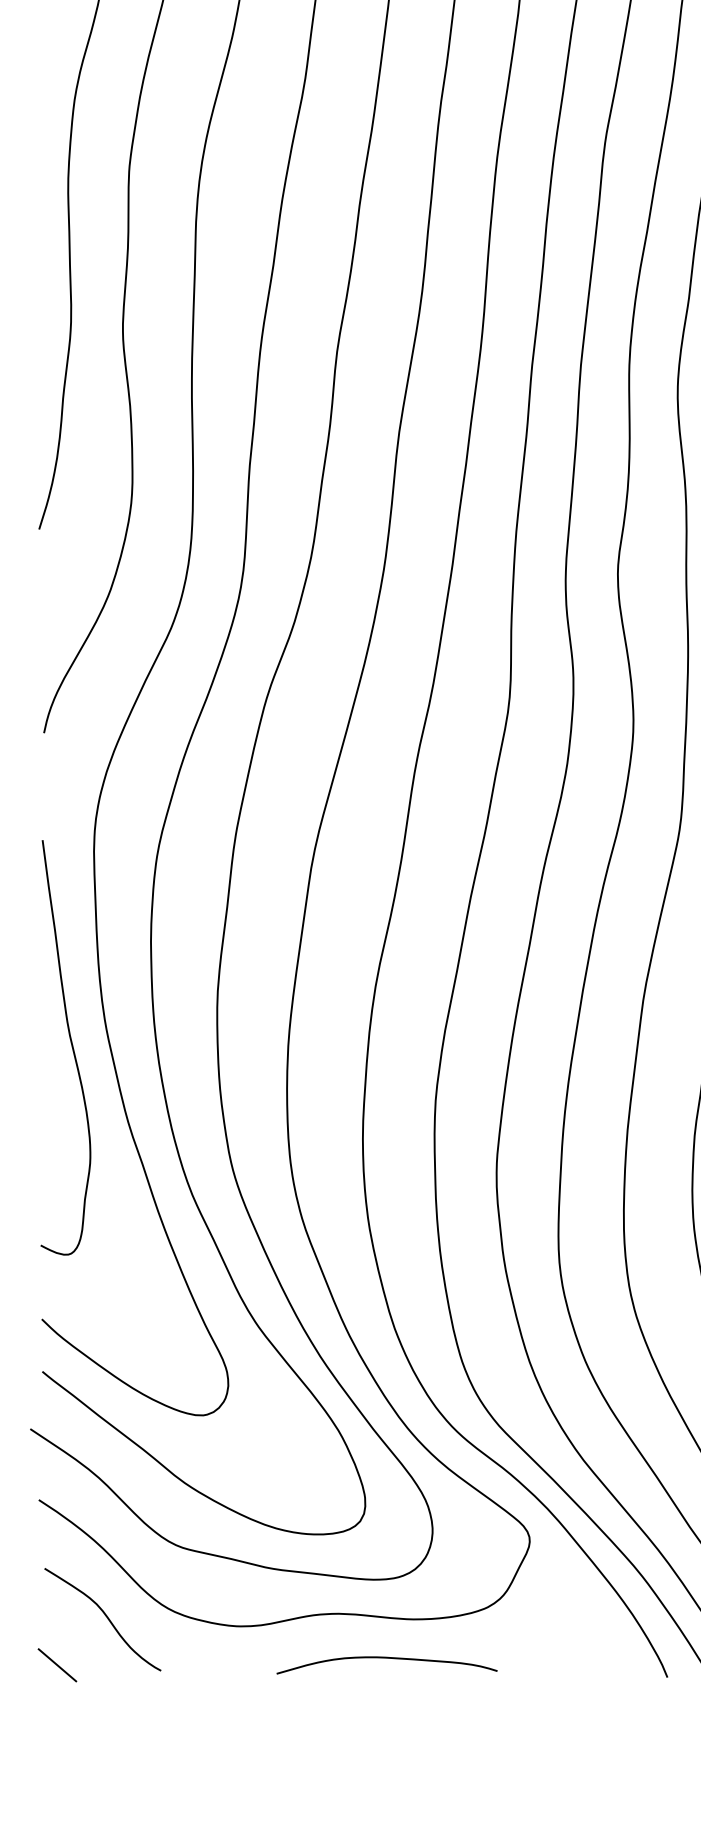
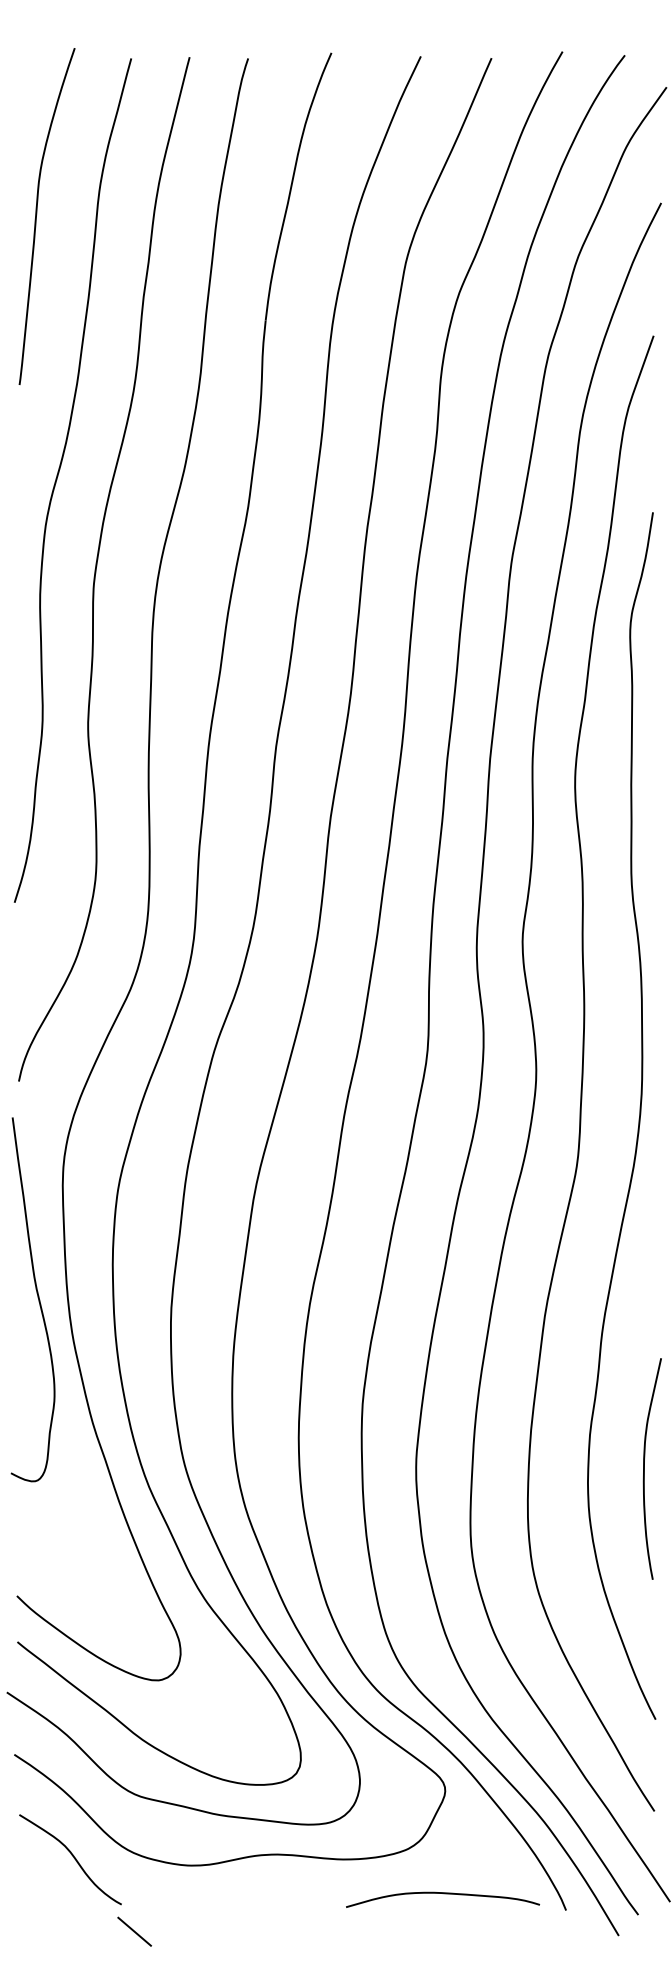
curve: (70, 1045) -> (37, 1297), moved
curve: (387, 1659) -> (443, 1894), moved
line: (57, 1664) -> (134, 1931), moved

